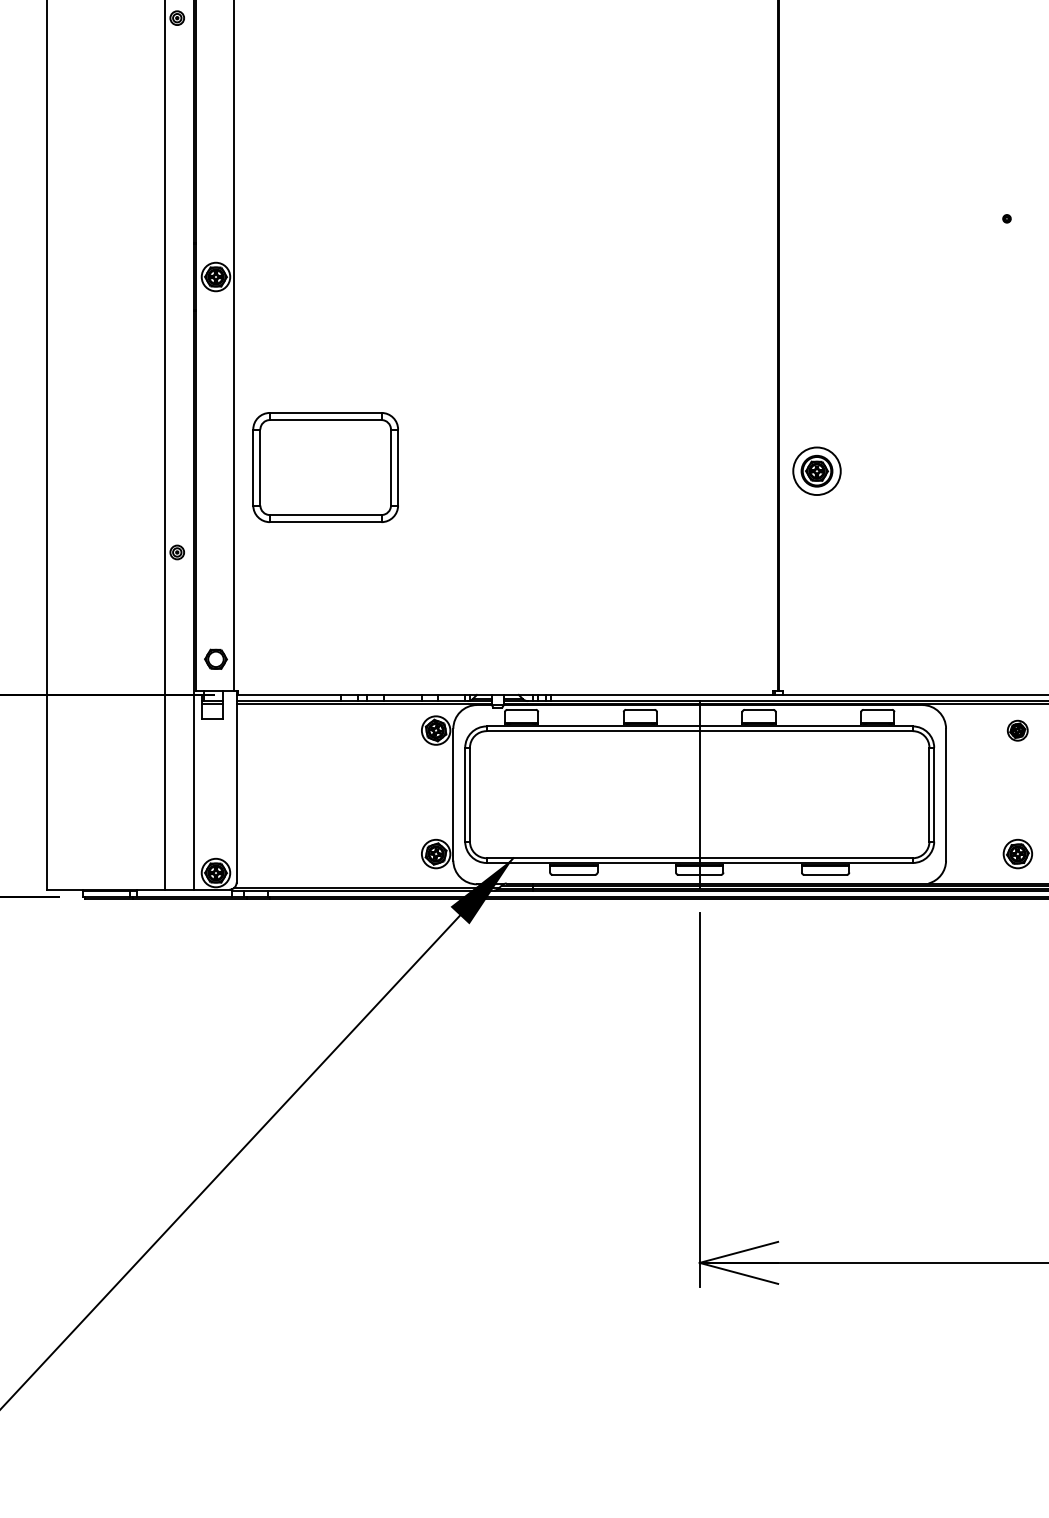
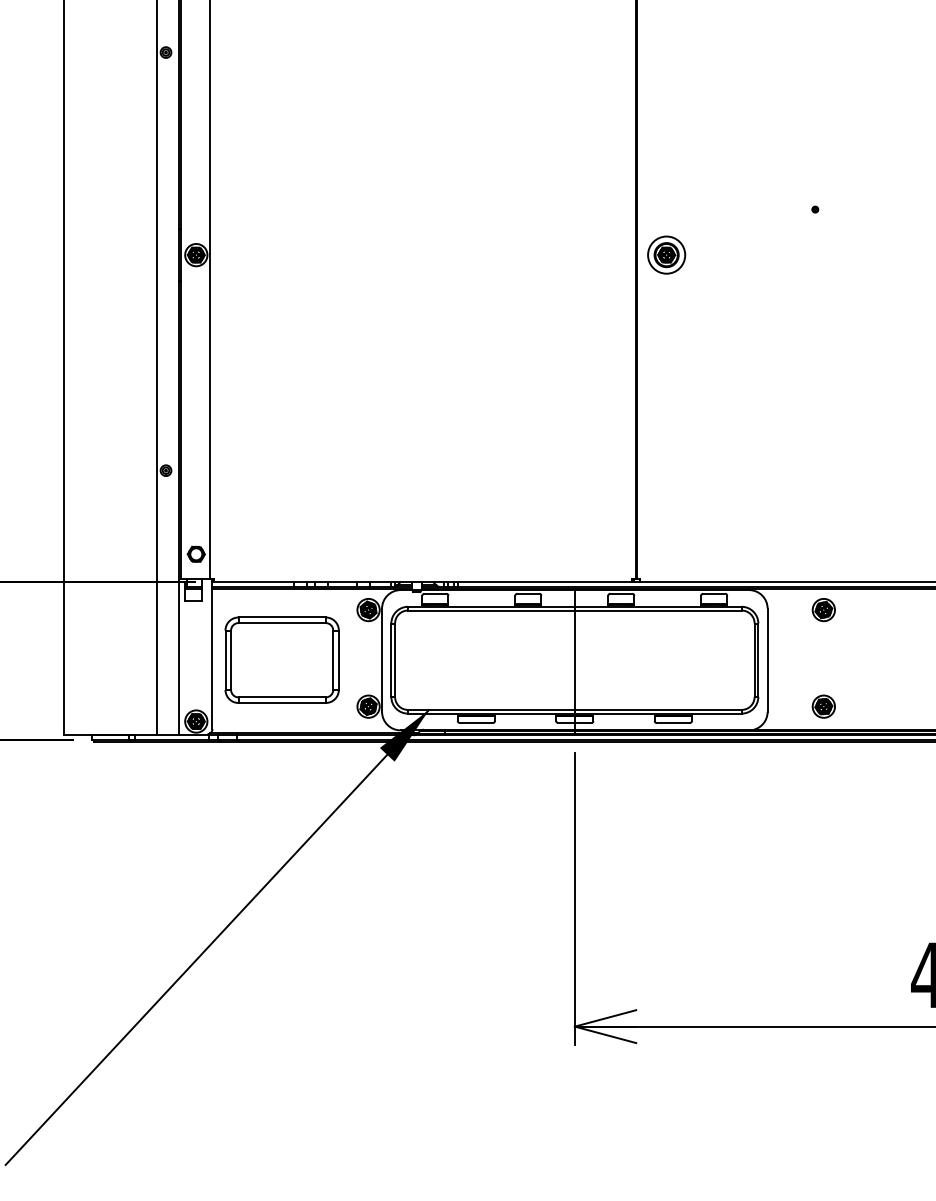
part: (324, 466) -> (281, 659), moved
part: (816, 470) -> (666, 254), moved
part: (1017, 731) -> (823, 610), size x1.43

